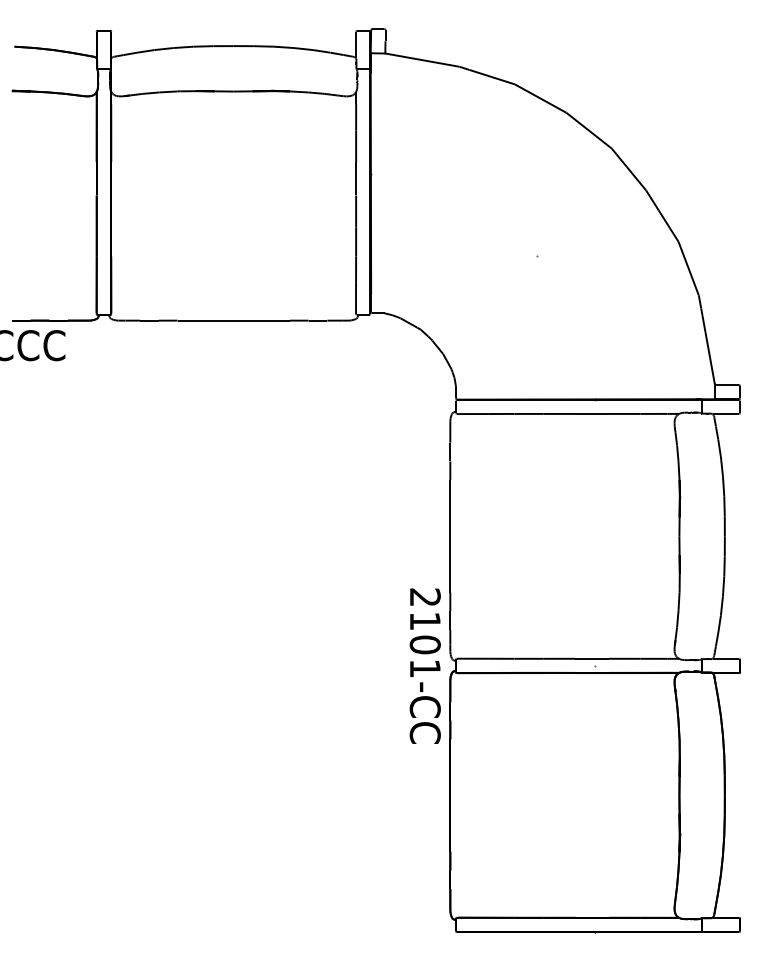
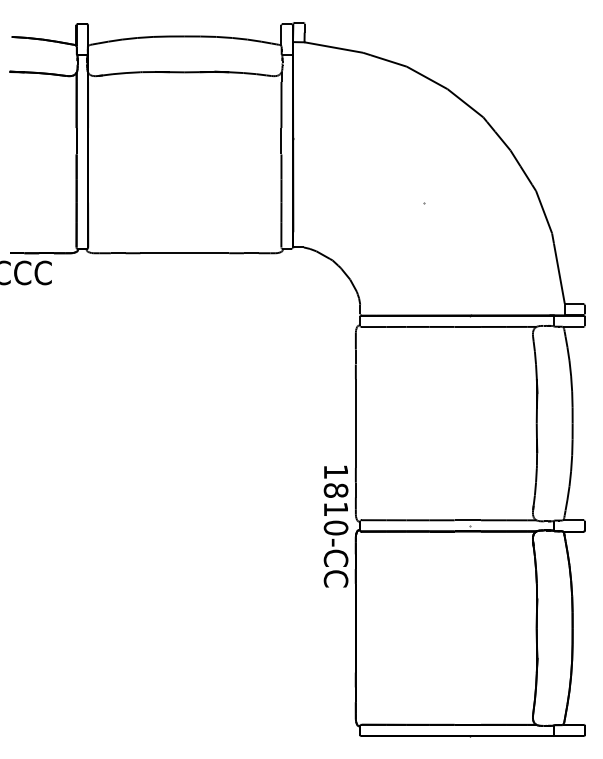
text: (424, 632) -> (335, 499), 2101-CC -> 1810-CC

